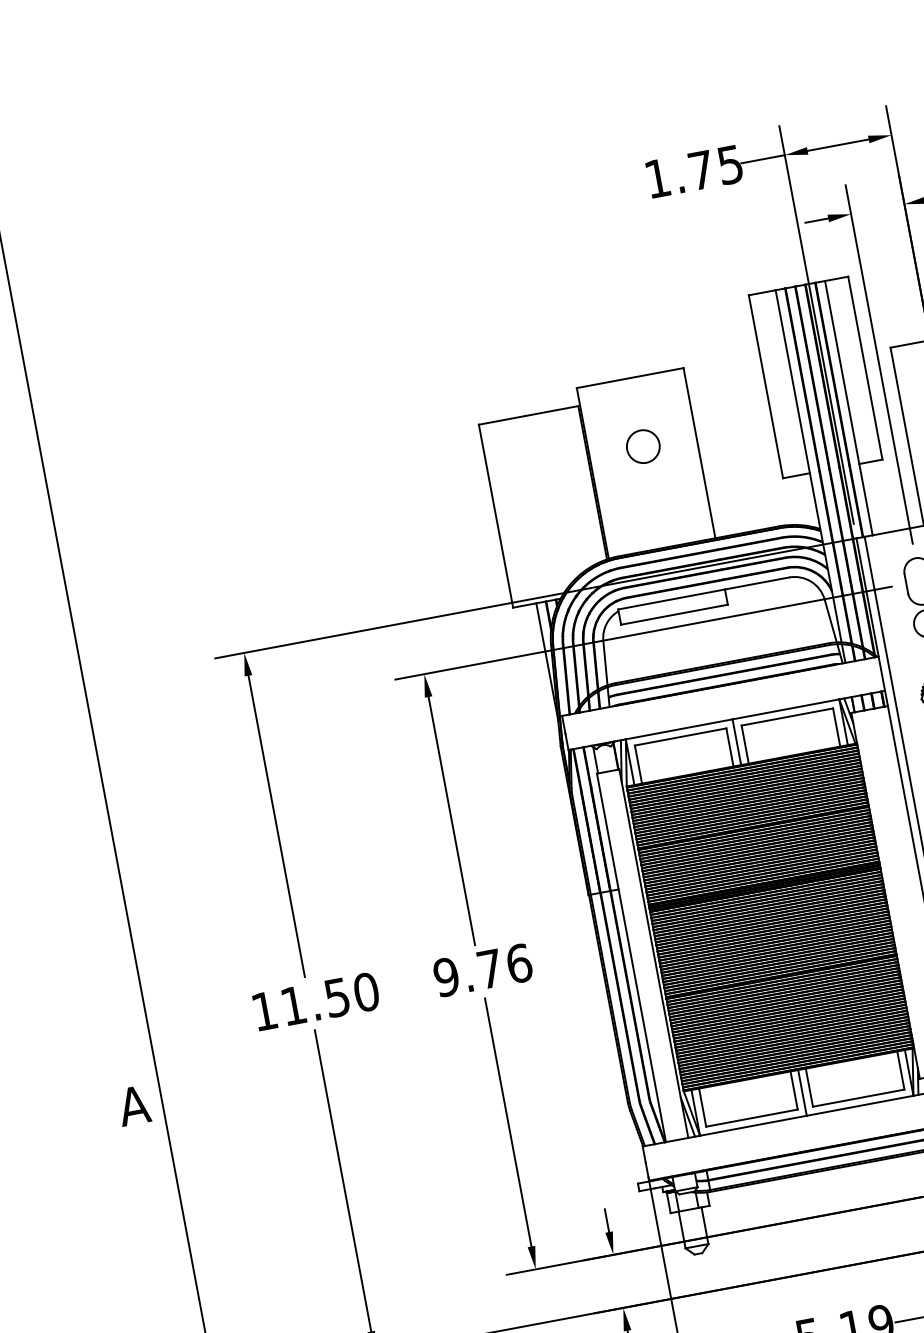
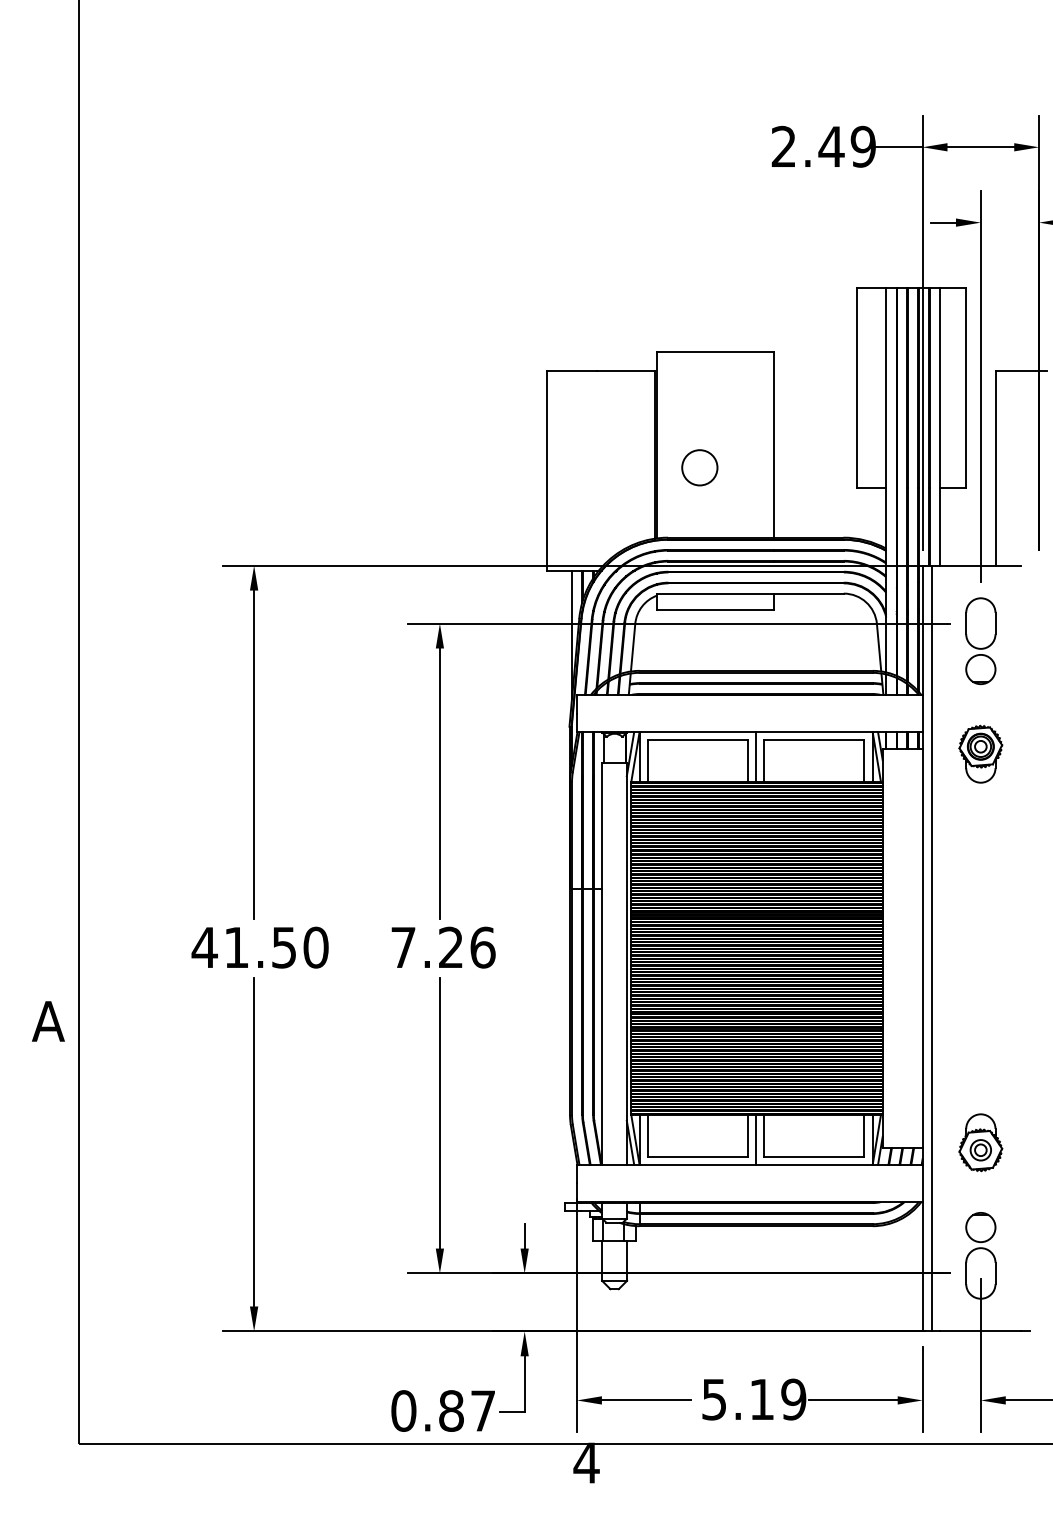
text: (693, 171) -> (823, 146), 1.75 -> 2.49
circle: (642, 446) -> (699, 467), moved
text: (467, 973) -> (426, 947), 9.76 -> 7.26
text: (264, 1011) -> (204, 947), 11.50 -> 41.50

